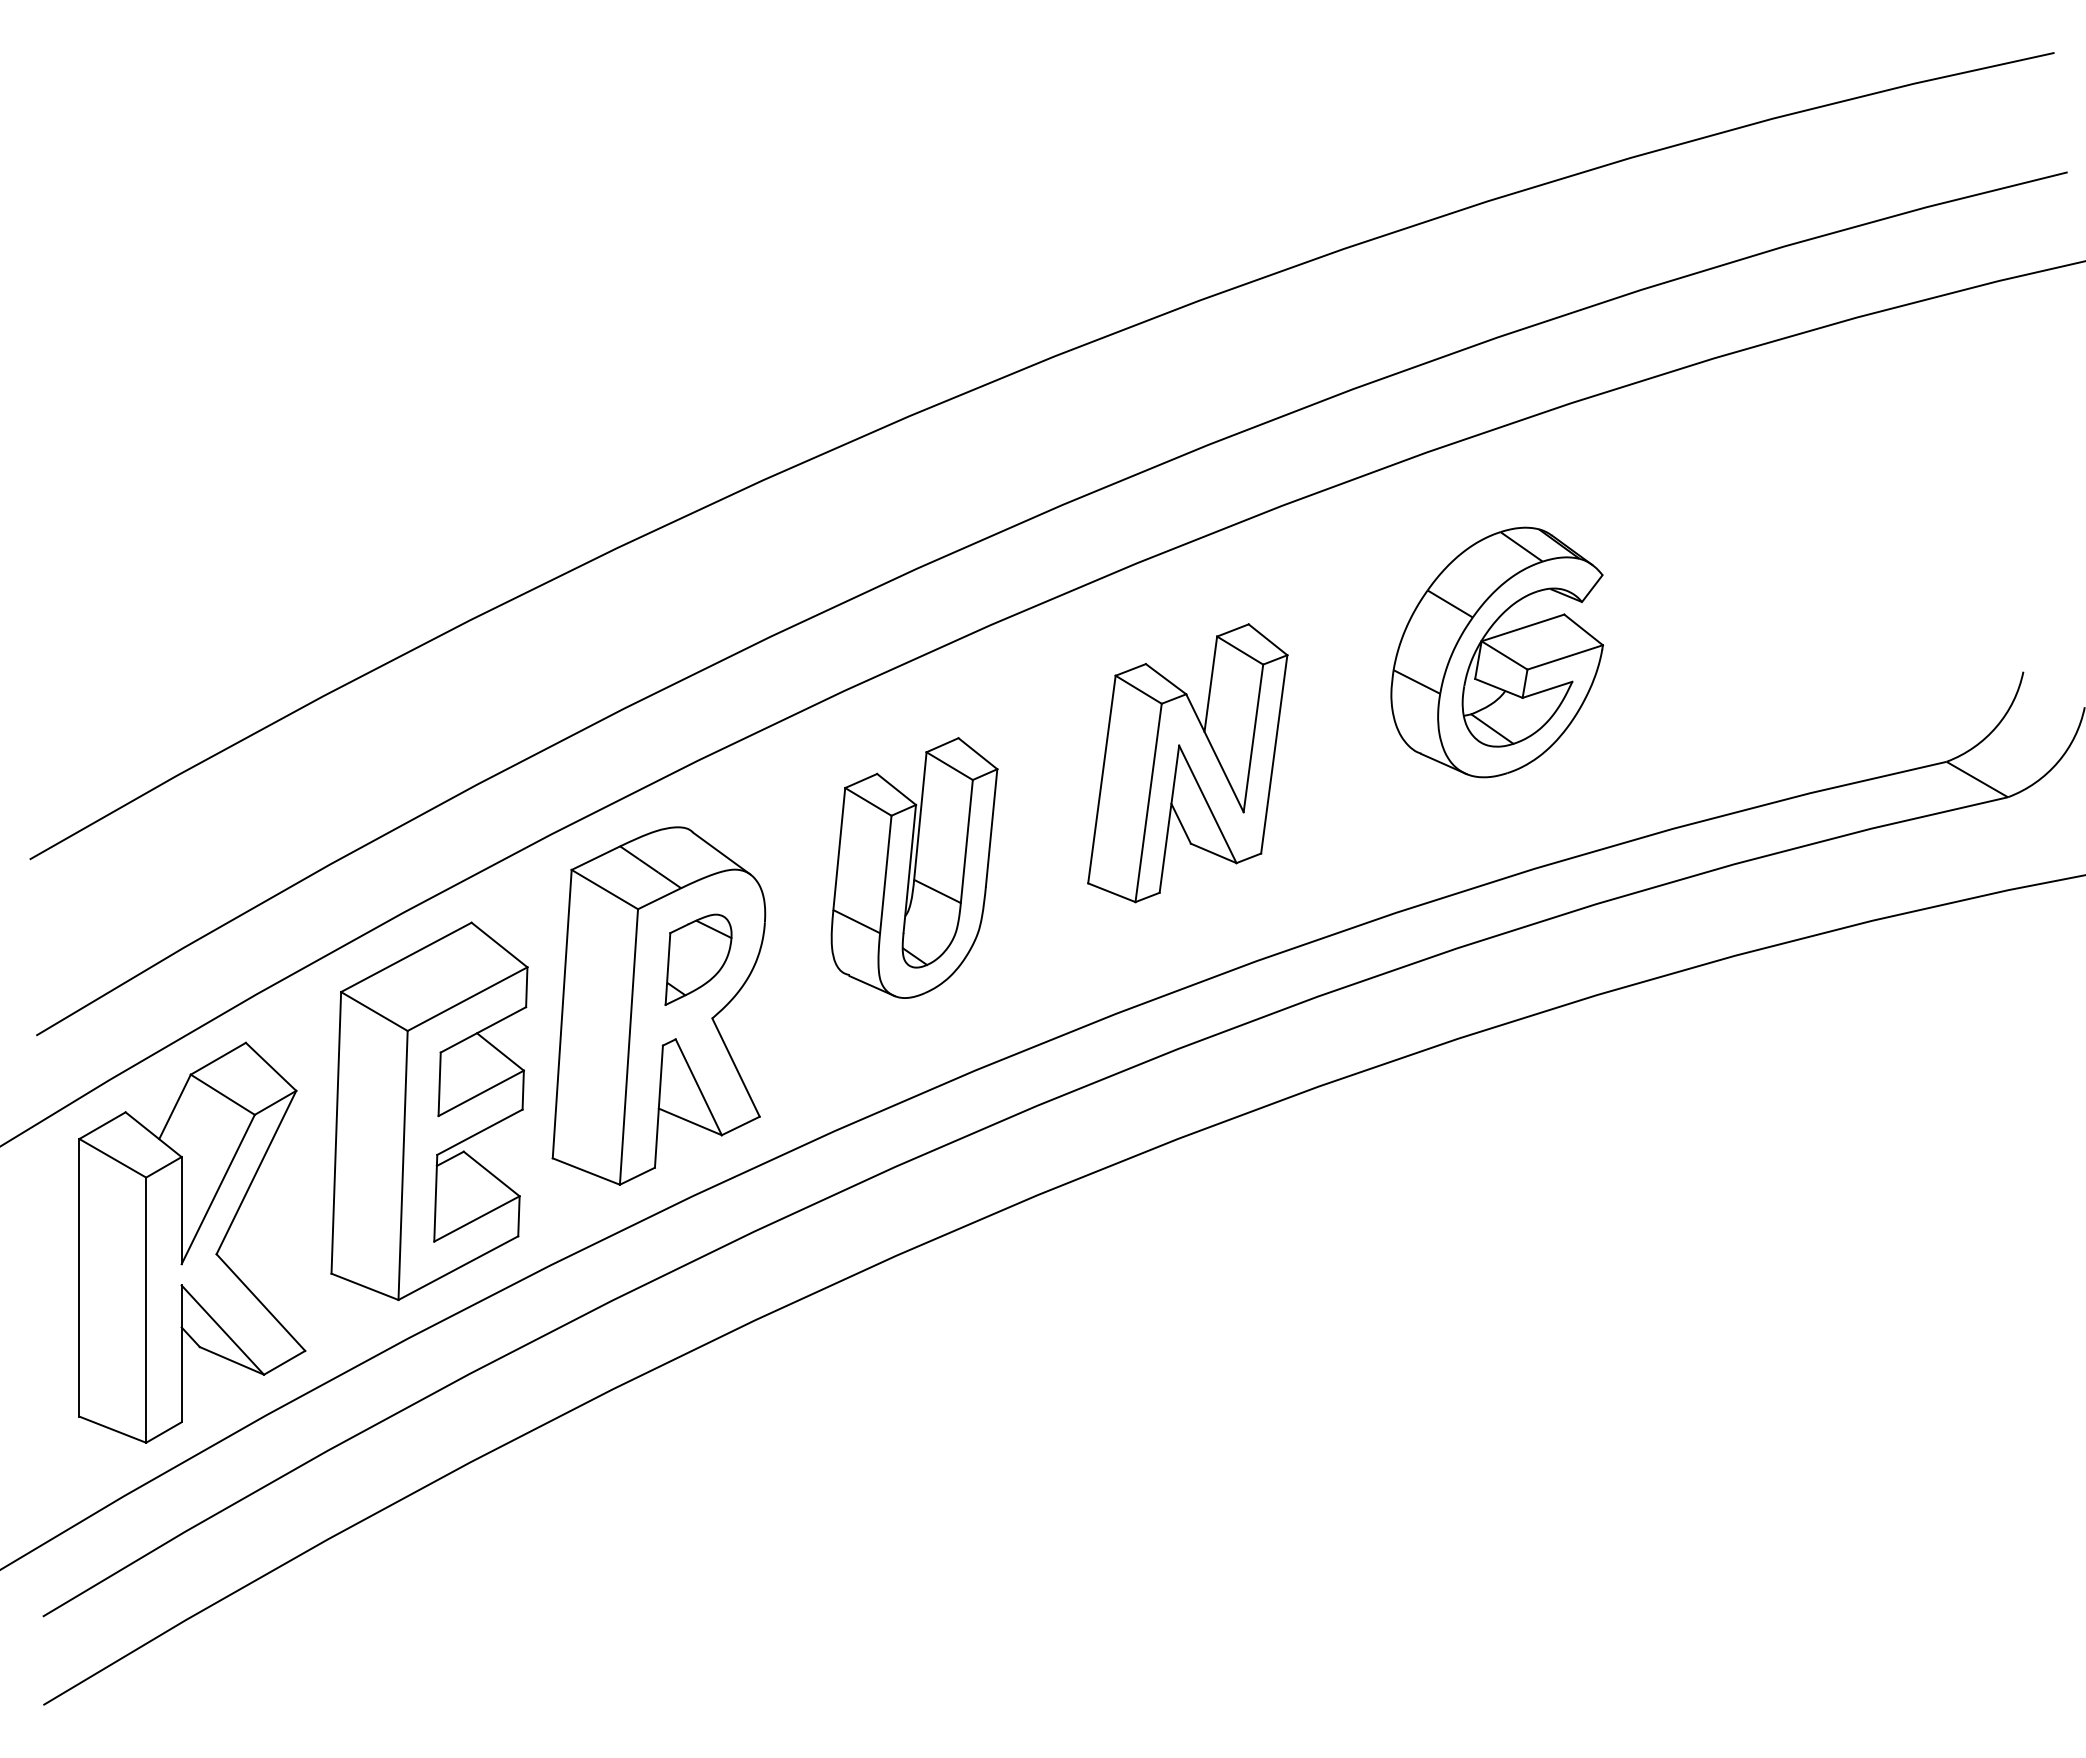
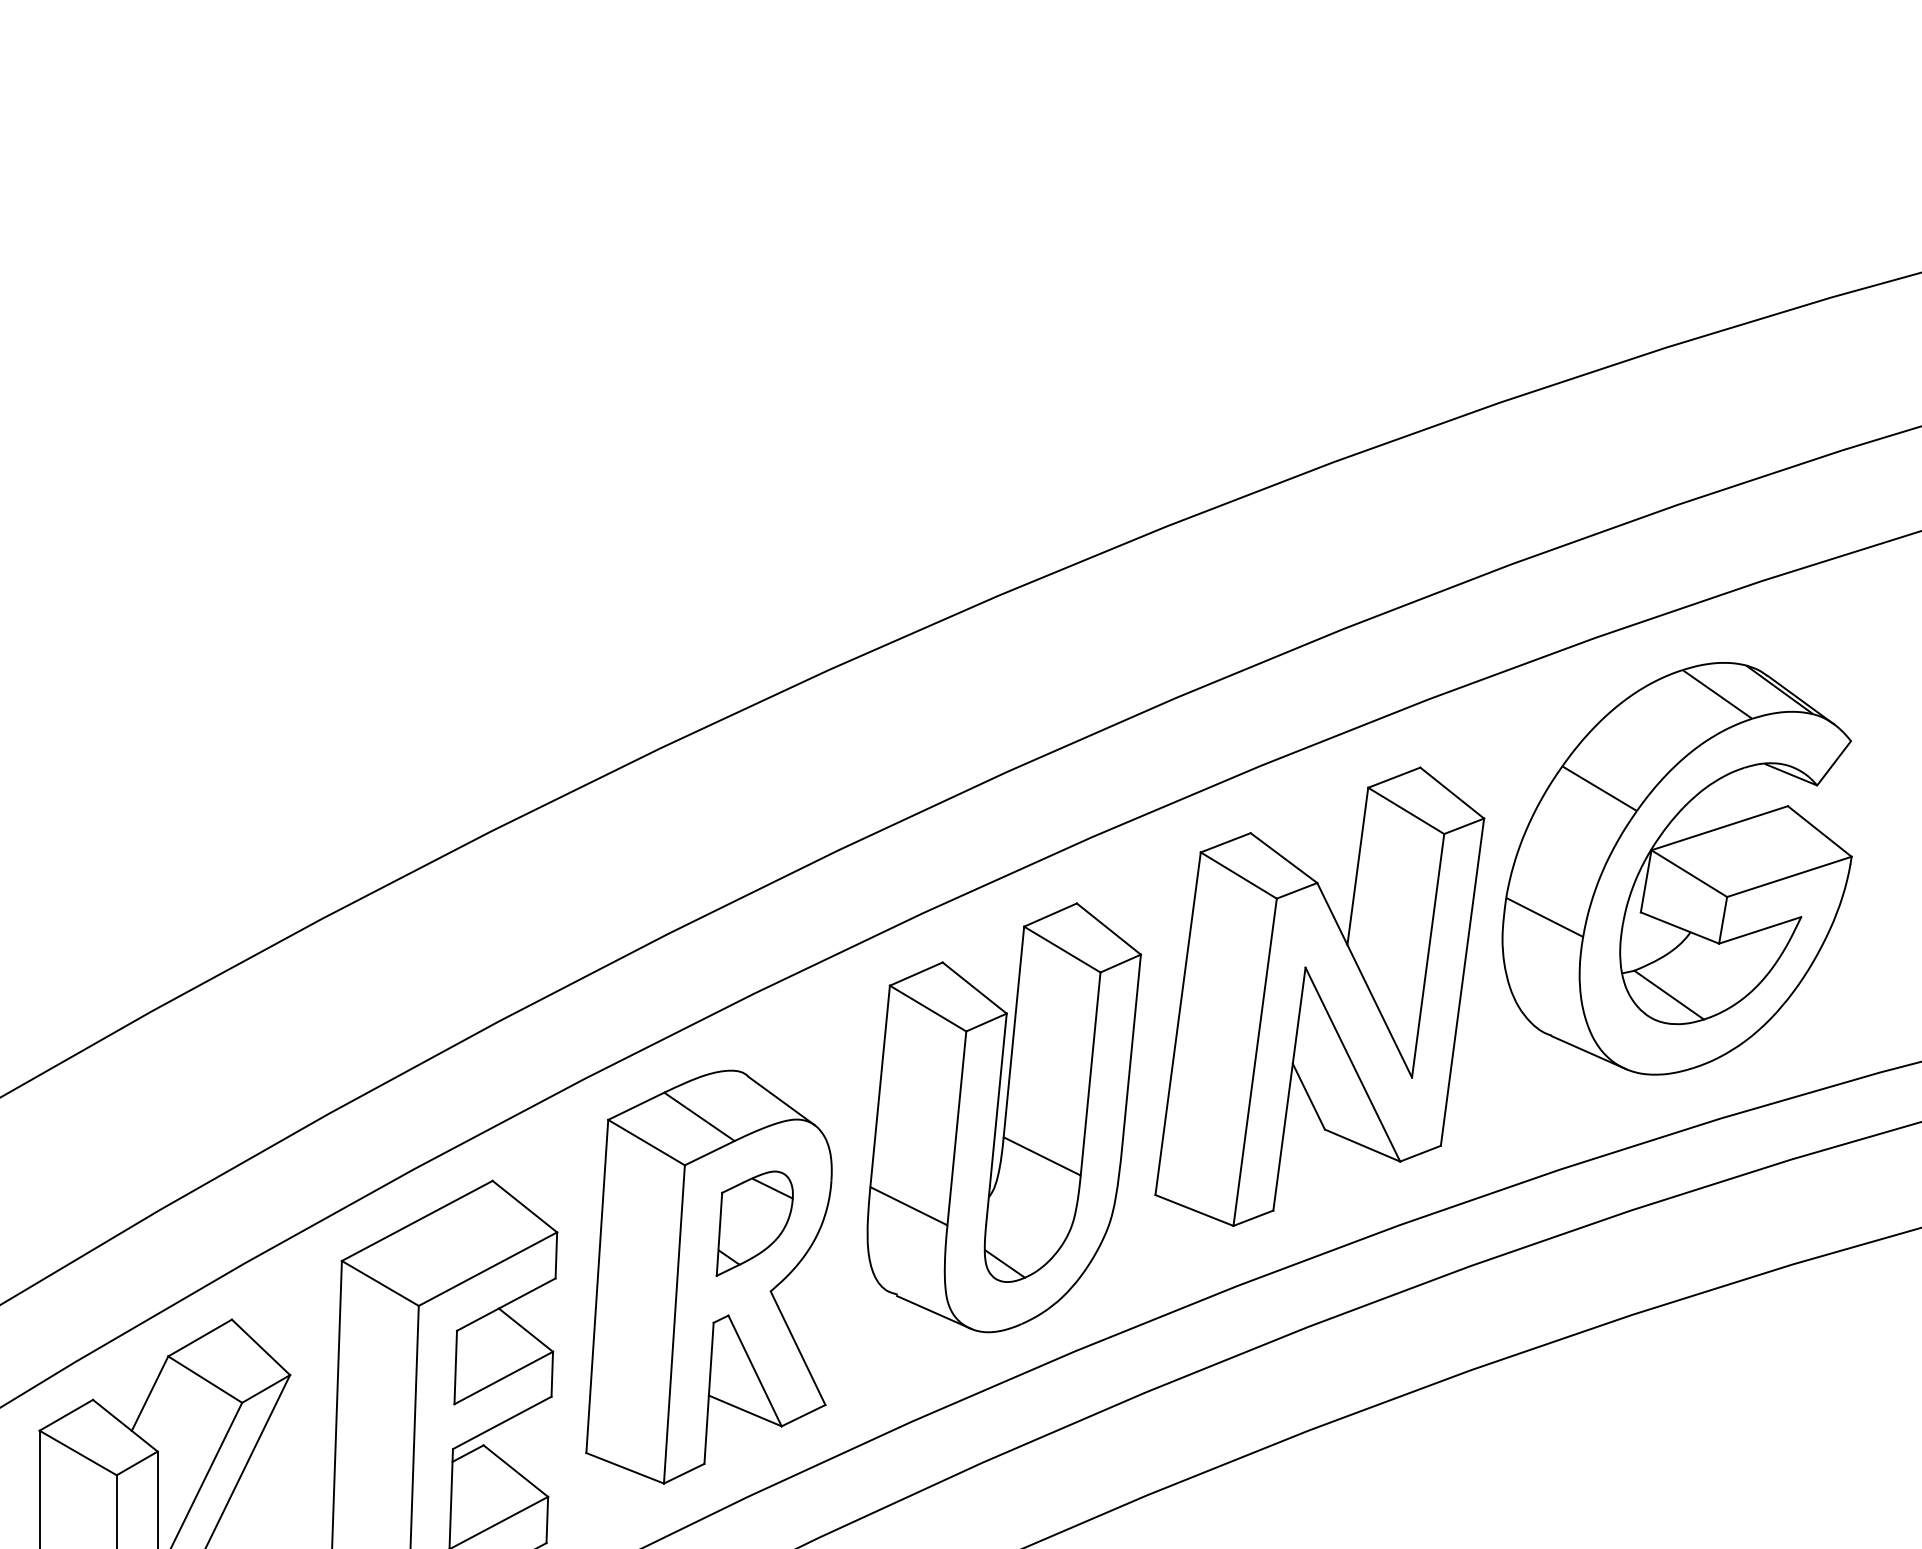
part: (1497, 652) -> (1677, 868), size x1.43
part: (1187, 762) -> (1319, 995), size x1.43
part: (914, 867) -> (1004, 1117), size x1.43

